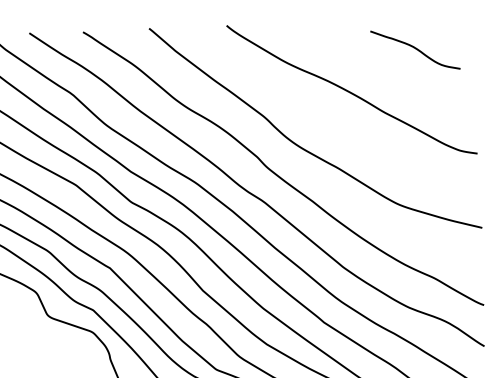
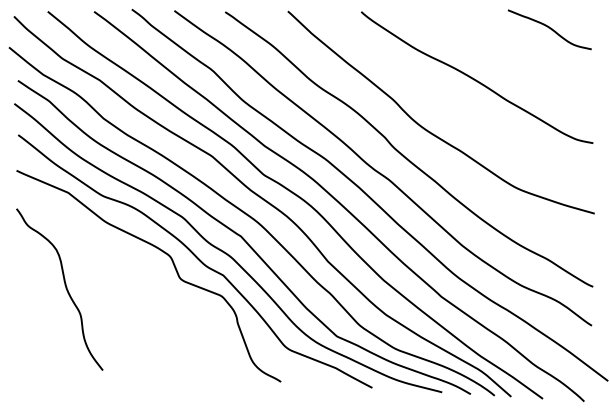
curve: (415, 48) -> (549, 28), moved

